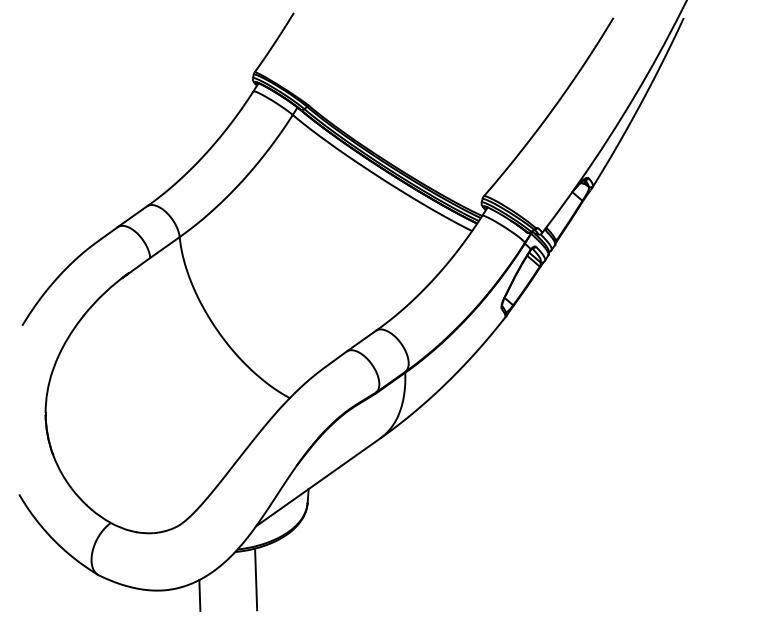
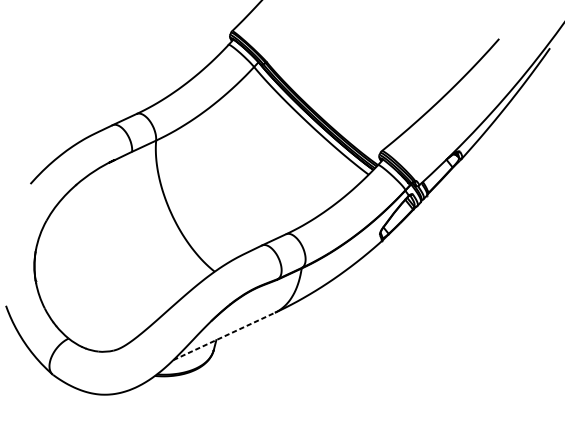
line: (318, 482) -> (224, 336), solid -> dashed
line: (256, 579) -> (166, 398), removed
line: (199, 595) -> (123, 402), removed

